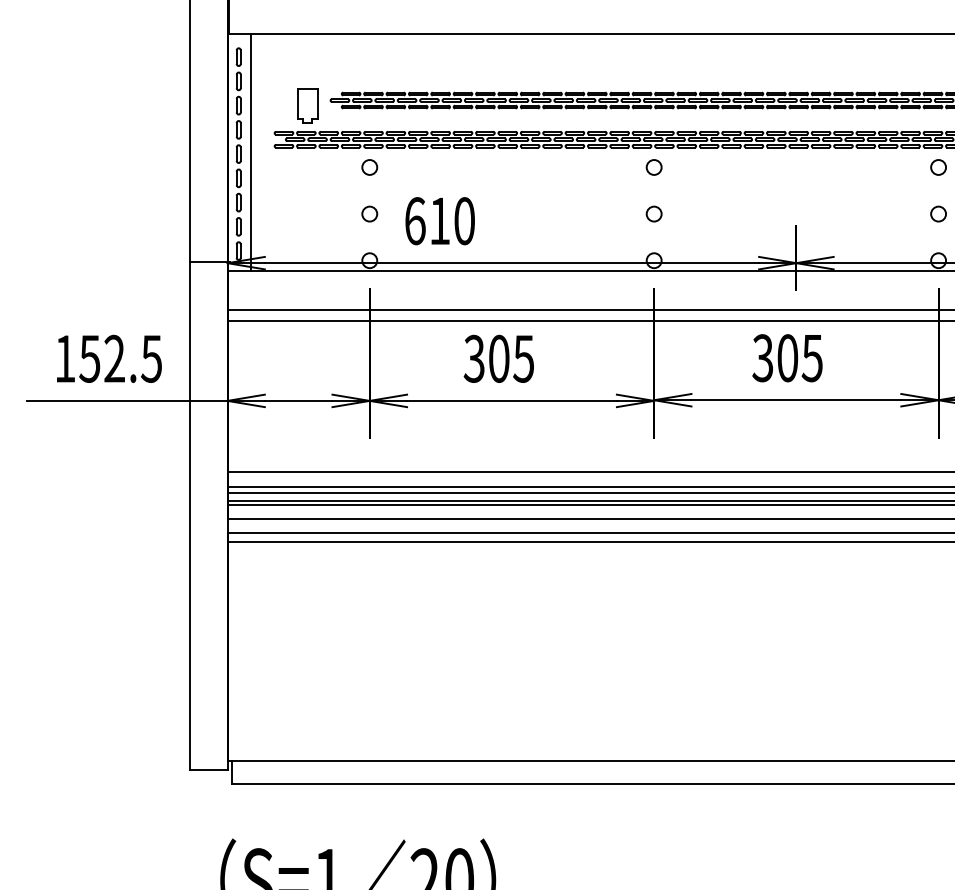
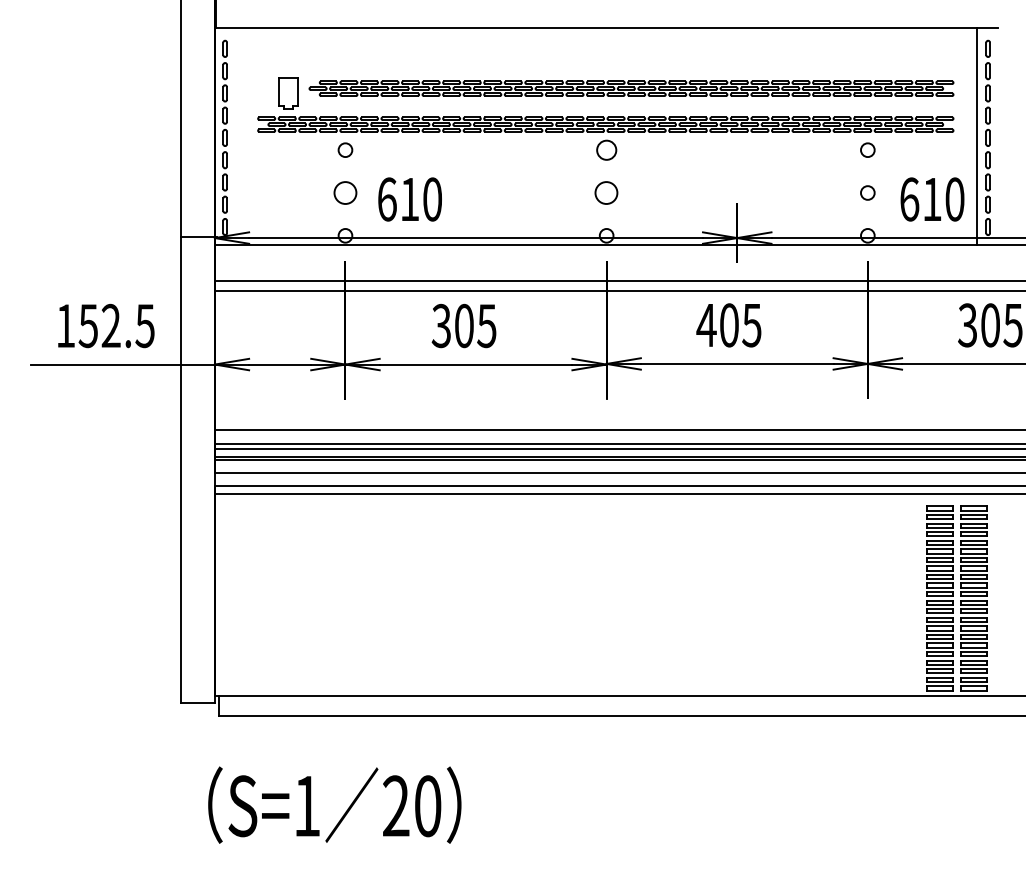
line: (251, 152) -> (236, 136), removed
circle: (654, 166) -> (606, 149), size x1.4
circle: (369, 213) -> (345, 192), size x1.6
circle: (654, 213) -> (606, 192), size x1.6
text: (762, 358) -> (706, 325), 305 -> 405

